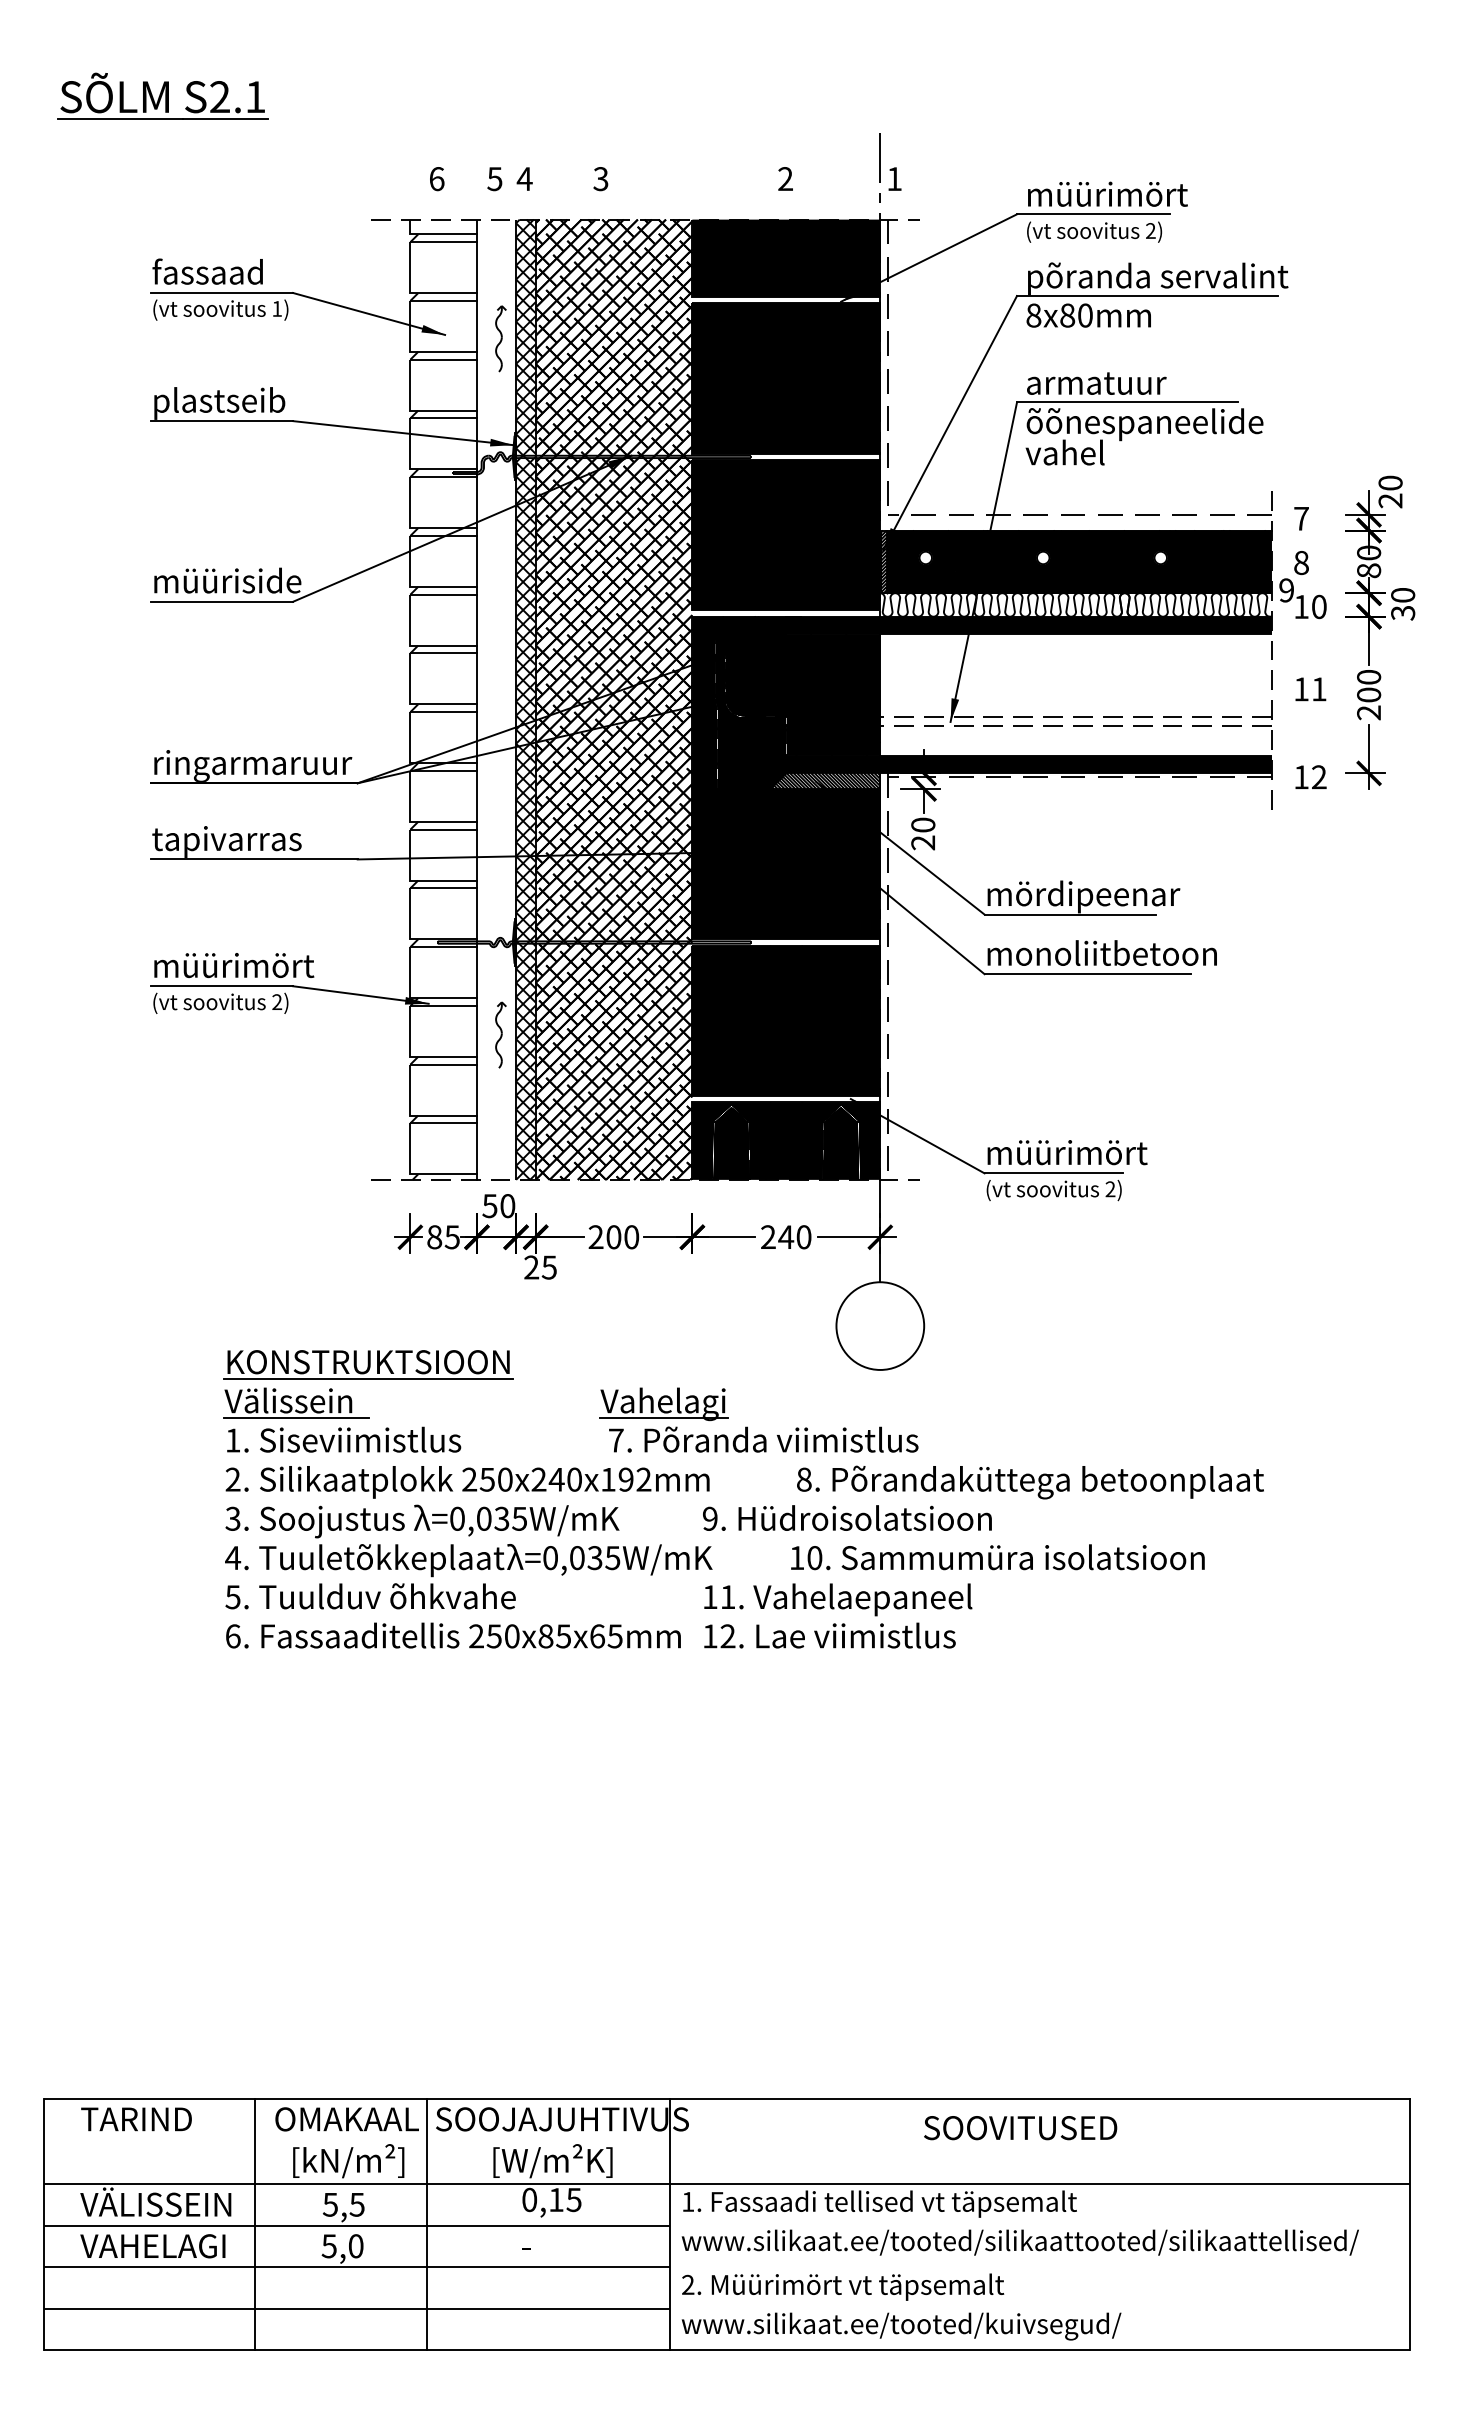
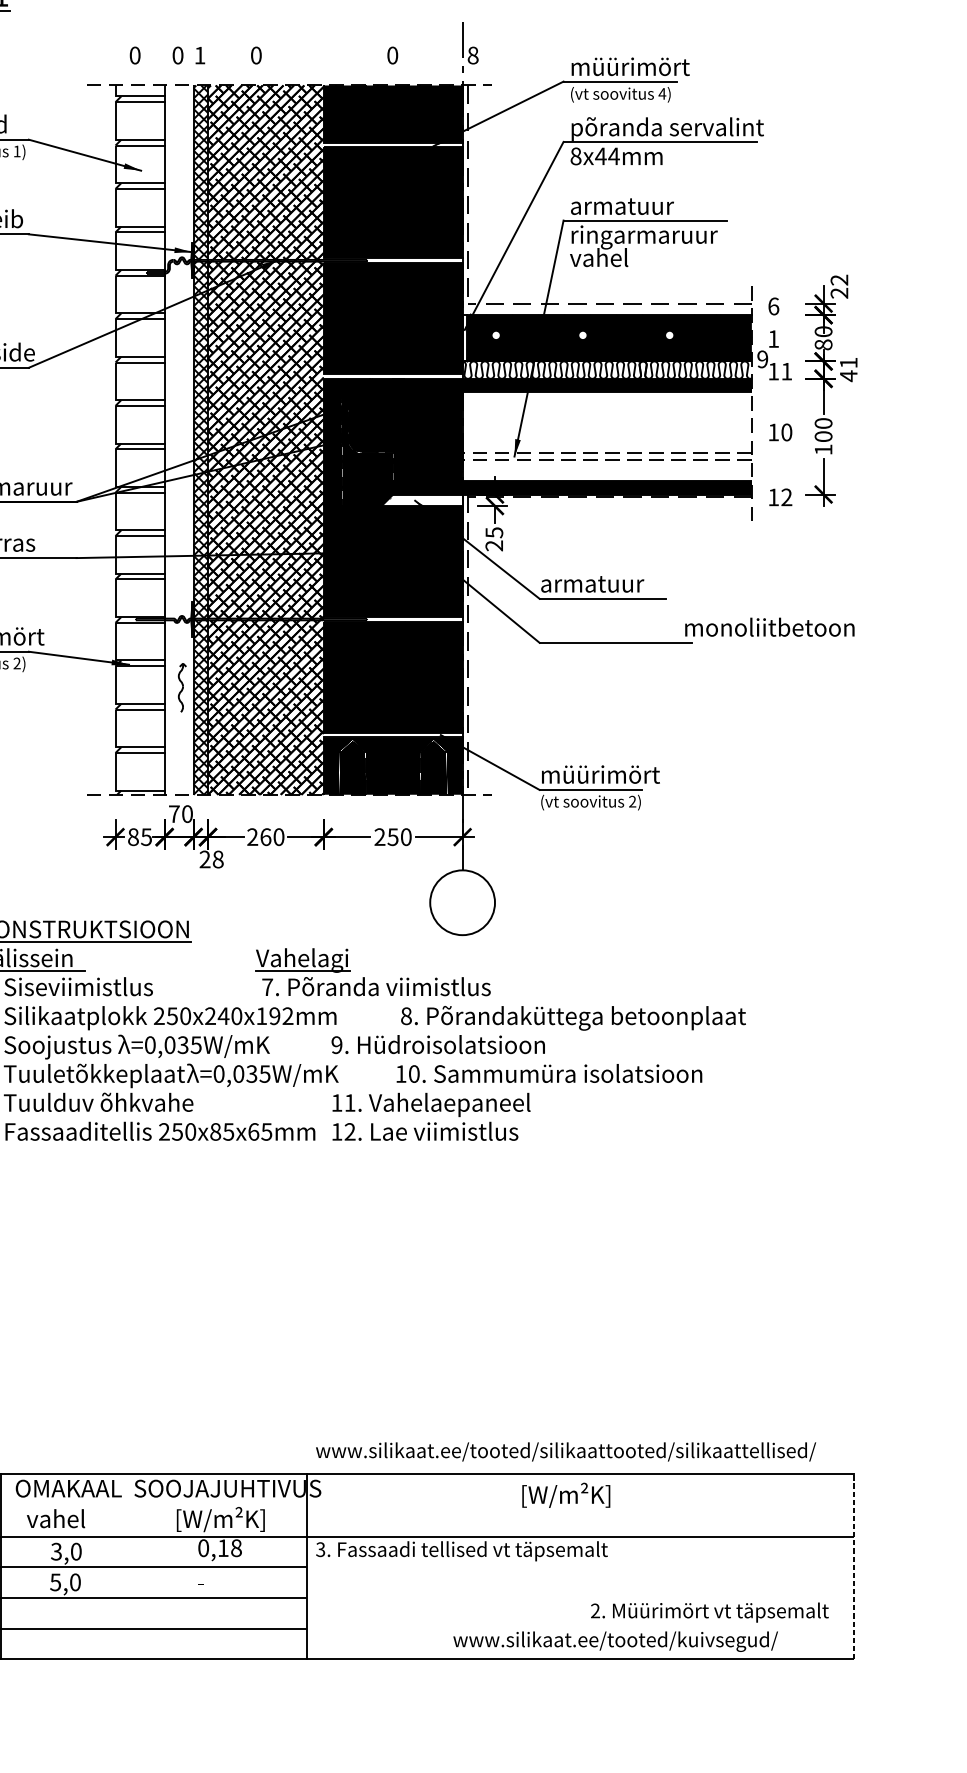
text: (524, 178) -> (199, 55), 4 -> 1
text: (436, 179) -> (134, 55), 6 -> 0
text: (494, 179) -> (177, 55), 5 -> 0
text: (600, 179) -> (255, 55), 3 -> 0
text: (785, 179) -> (392, 55), 2 -> 0
text: (894, 179) -> (473, 55), 1 -> 8
text: (1150, 230) -> (662, 93), 2) -> 4)
text: (1076, 315) -> (607, 156), 8x80mm -> 8x44mm
part: (500, 338) -> (182, 173), removed
text: (1144, 424) -> (657, 236), õõnespaneelide -> ringarmaruur
text: (1390, 482) -> (839, 279), 20 -> 22
text: (1301, 518) -> (773, 306), 7 -> 6
hatch: (883, 561) -> (464, 338), removed
text: (1301, 562) -> (773, 338), 8 -> 1
text: (1403, 604) -> (849, 369), 30 -> 41
text: (1319, 606) -> (786, 371), 10 -> 11
text: (1319, 689) -> (786, 432), 11 -> 10
text: (1368, 712) -> (823, 449), 200 -> 100
hatch: (826, 781) -> (422, 500), removed
text: (923, 824) -> (494, 532), 20 -> 25
text: (1083, 896) -> (612, 585), mördipeenar -> armatuur
text: (1101, 952) -> (769, 626), moved
text: (489, 1206) -> (173, 814), 50 -> 70
text: (613, 1237) -> (265, 837), 200 -> 260
text: (786, 1237) -> (393, 837), 240 -> 250
text: (548, 1267) -> (217, 859), 25 -> 28
text: (1020, 2128) -> (566, 1495), SOOVITUSED -> [W/m²K]
text: (347, 2161) -> (69, 1519), [kN/m²] -> vahel
text: (573, 2199) -> (235, 1547), 0,15 -> 0,18
text: (687, 2201) -> (320, 1549), 1. -> 3.
text: (343, 2204) -> (66, 1551), 5,5 -> 3,0
line: (427, 2224) -> (128, 1566), removed
line: (1410, 2224) -> (854, 1566), solid -> dashed
text: (1019, 2242) -> (565, 1451), moved
text: (843, 2286) -> (710, 1612), moved
text: (901, 2326) -> (615, 1641), moved

